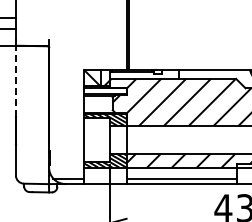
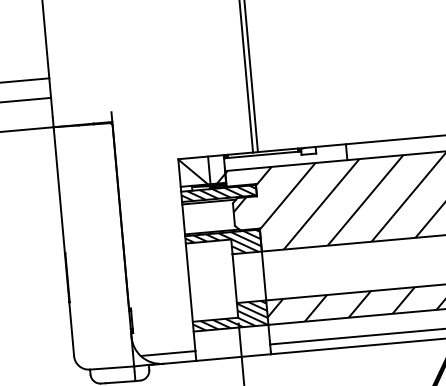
line: (15, 81) -> (58, 190), dashed -> solid
hatch: (105, 91) -> (219, 193), added

